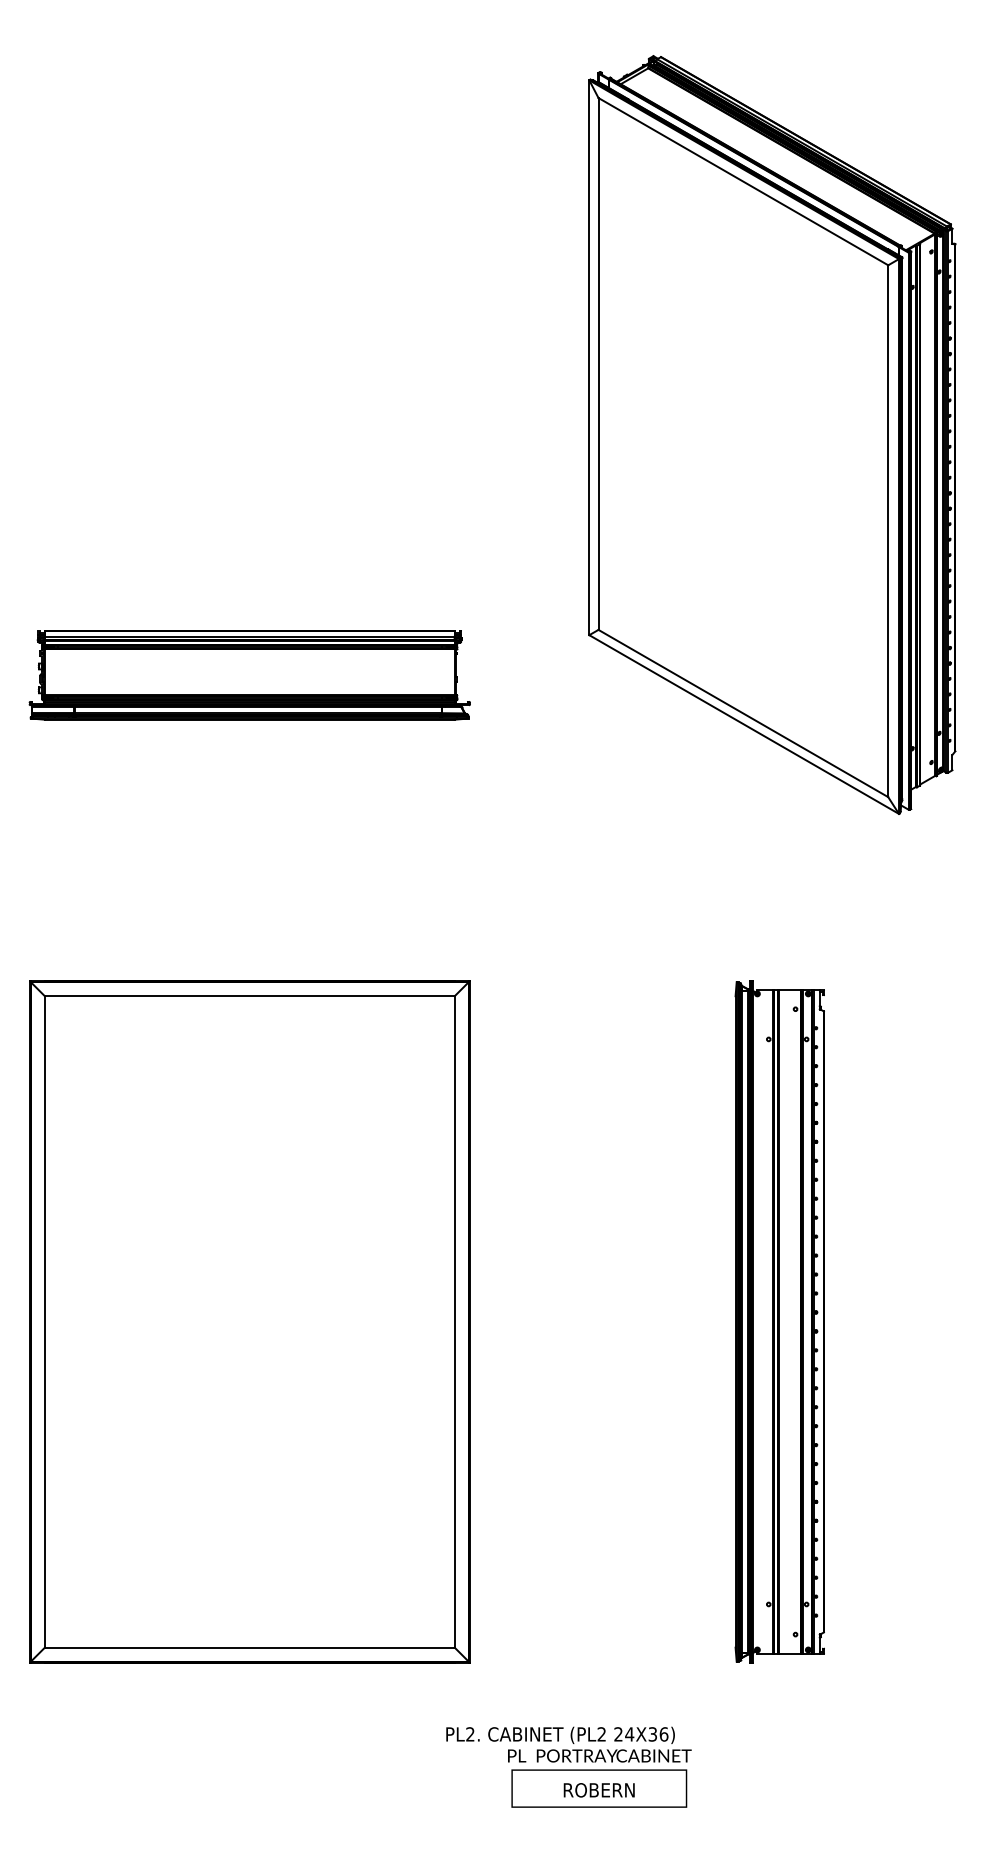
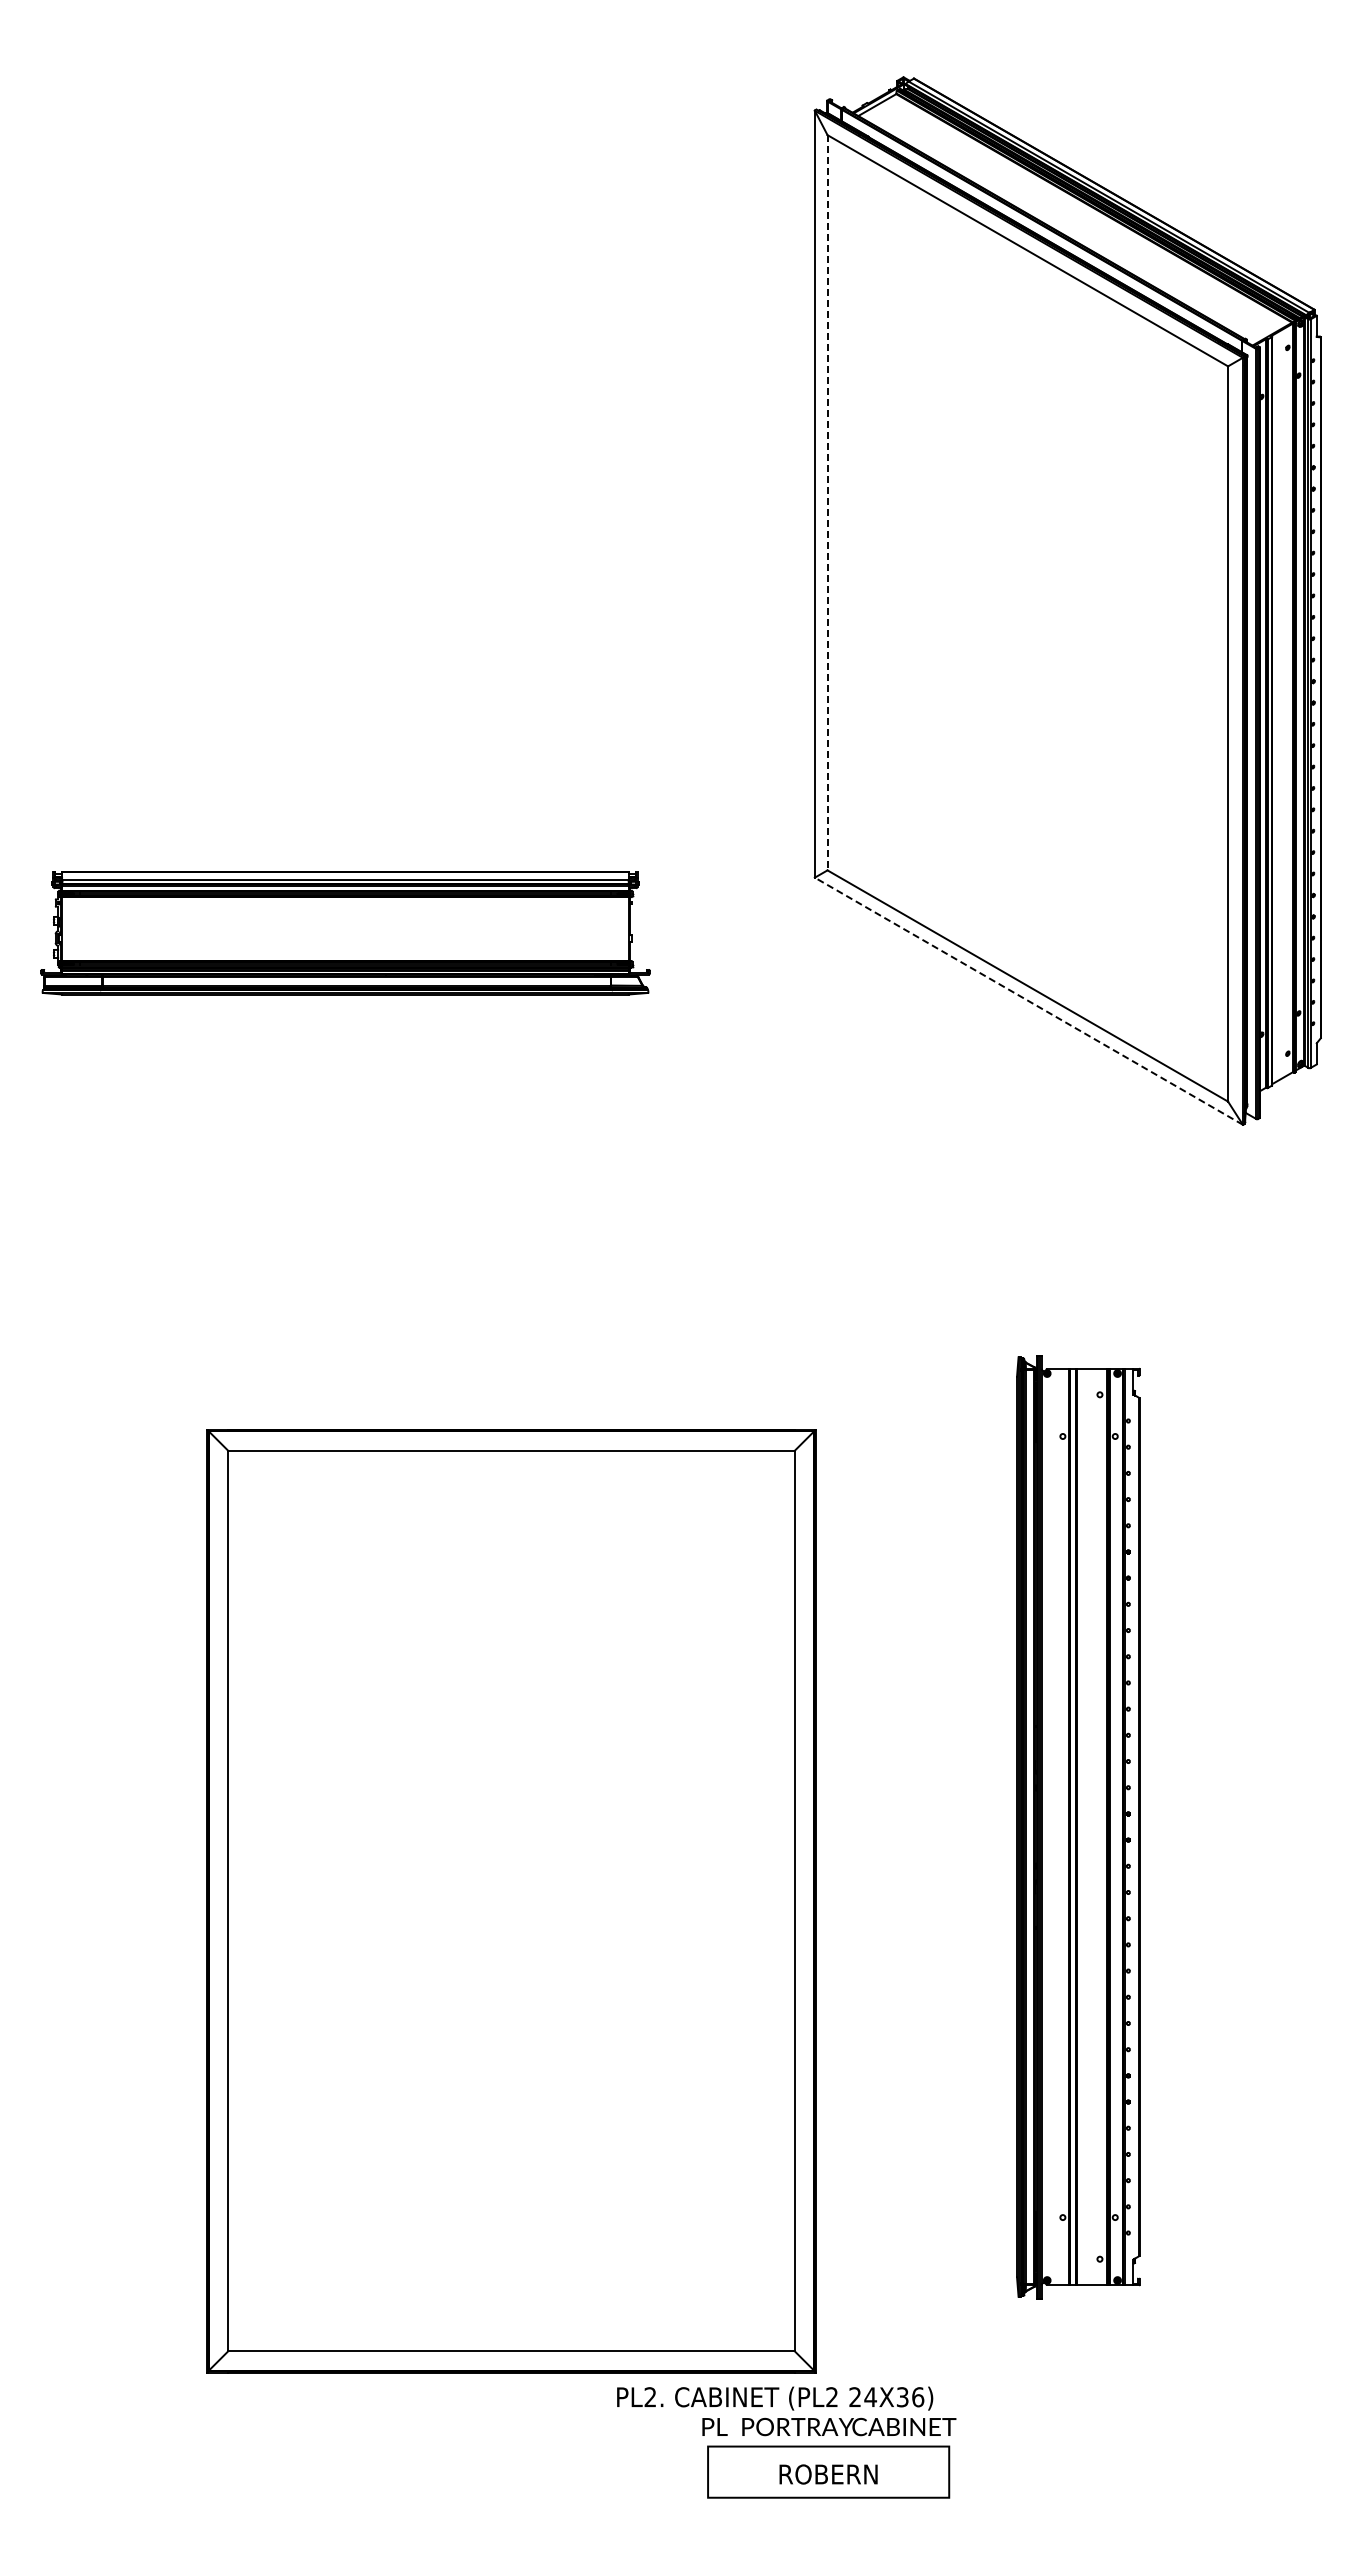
line: (598, 363) -> (827, 502), solid -> dashed
line: (743, 724) -> (1028, 1000), solid -> dashed
part: (249, 1322) -> (511, 1901), moved

